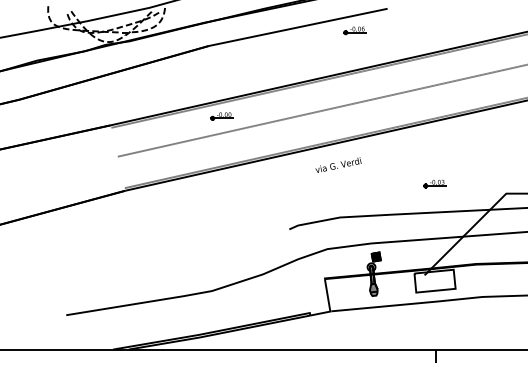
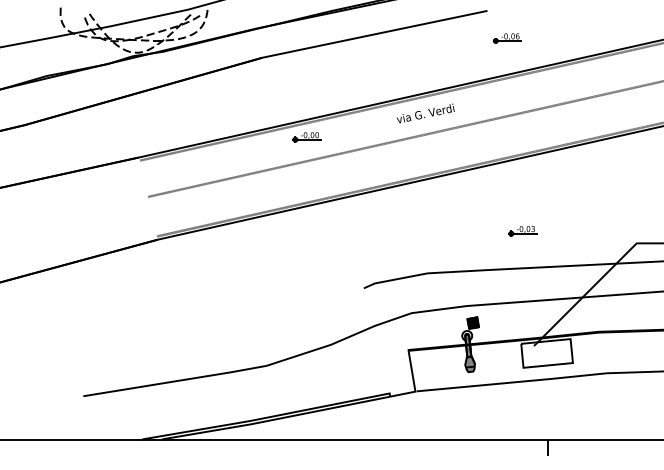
part: (355, 30) -> (507, 38), moved
part: (221, 116) -> (306, 137), moved
text: (338, 165) -> (425, 113), moved
part: (434, 184) -> (522, 231), moved

